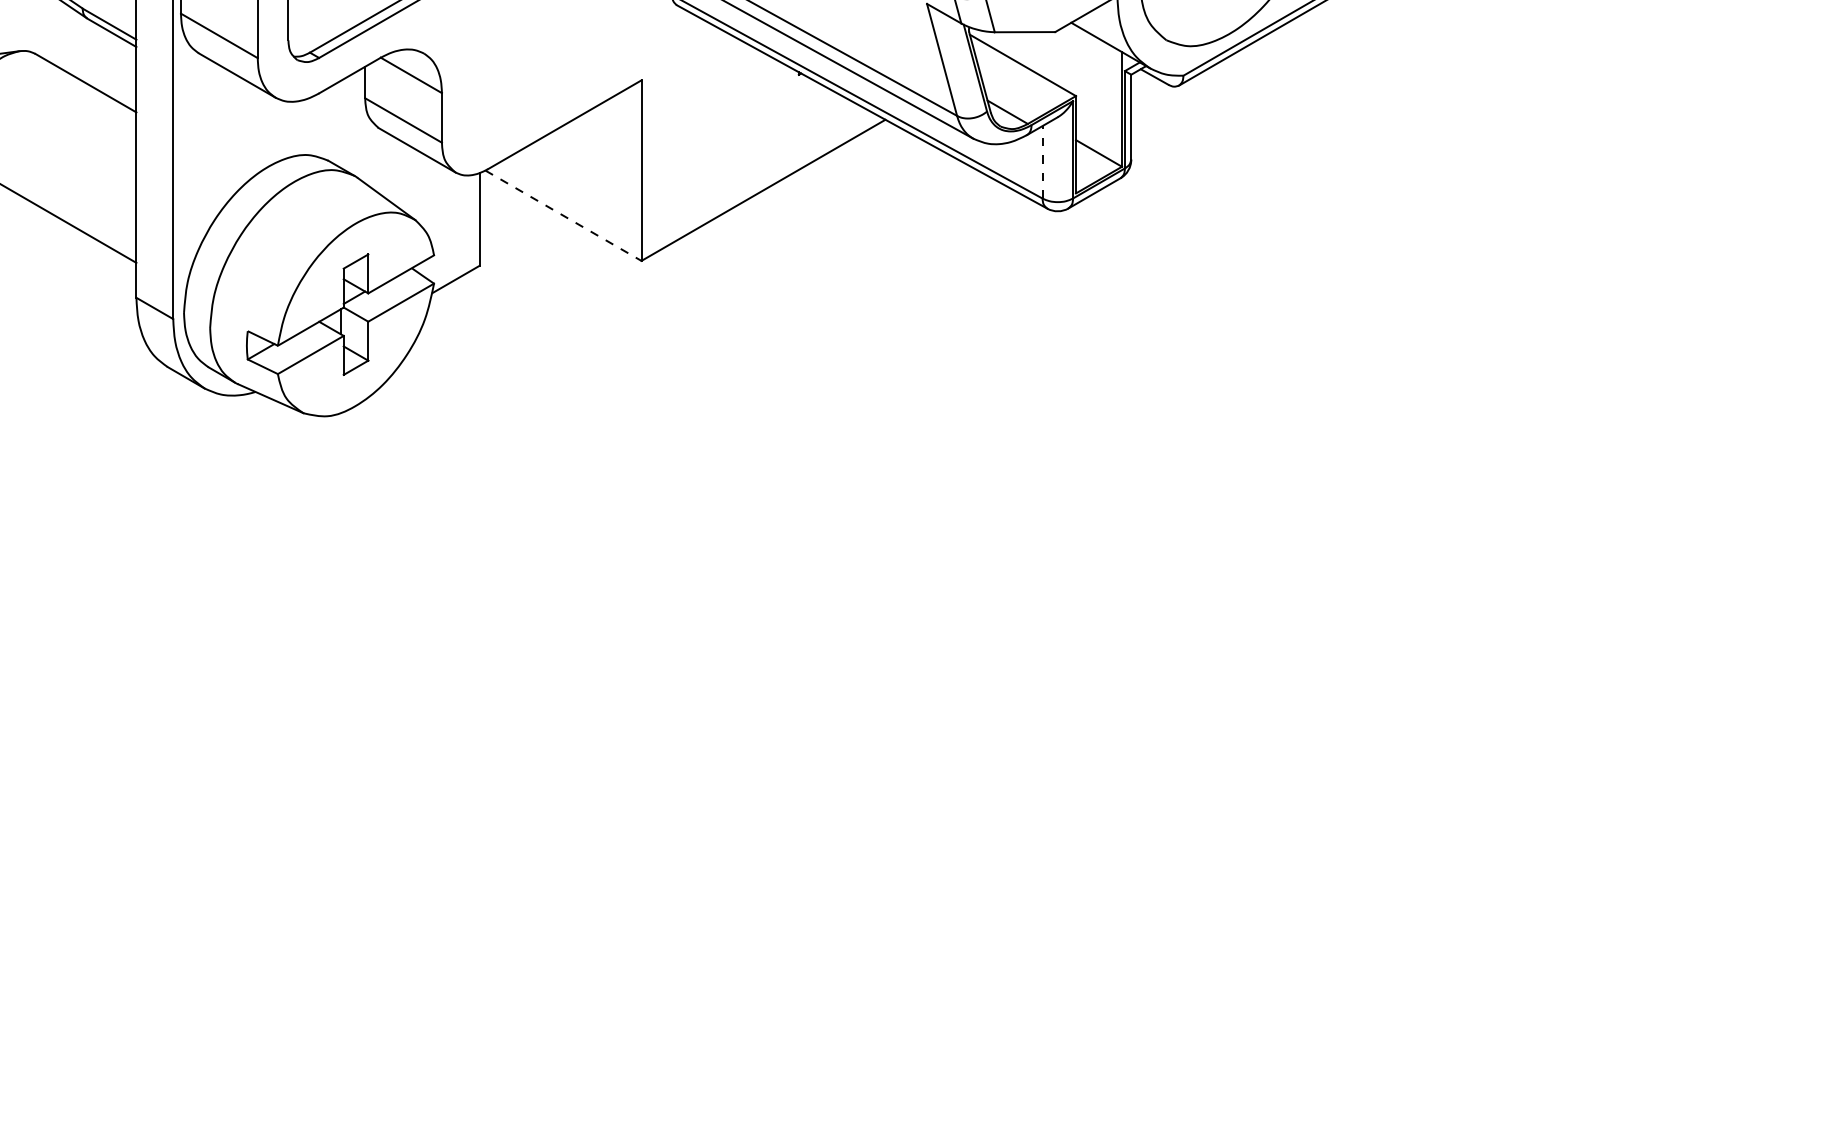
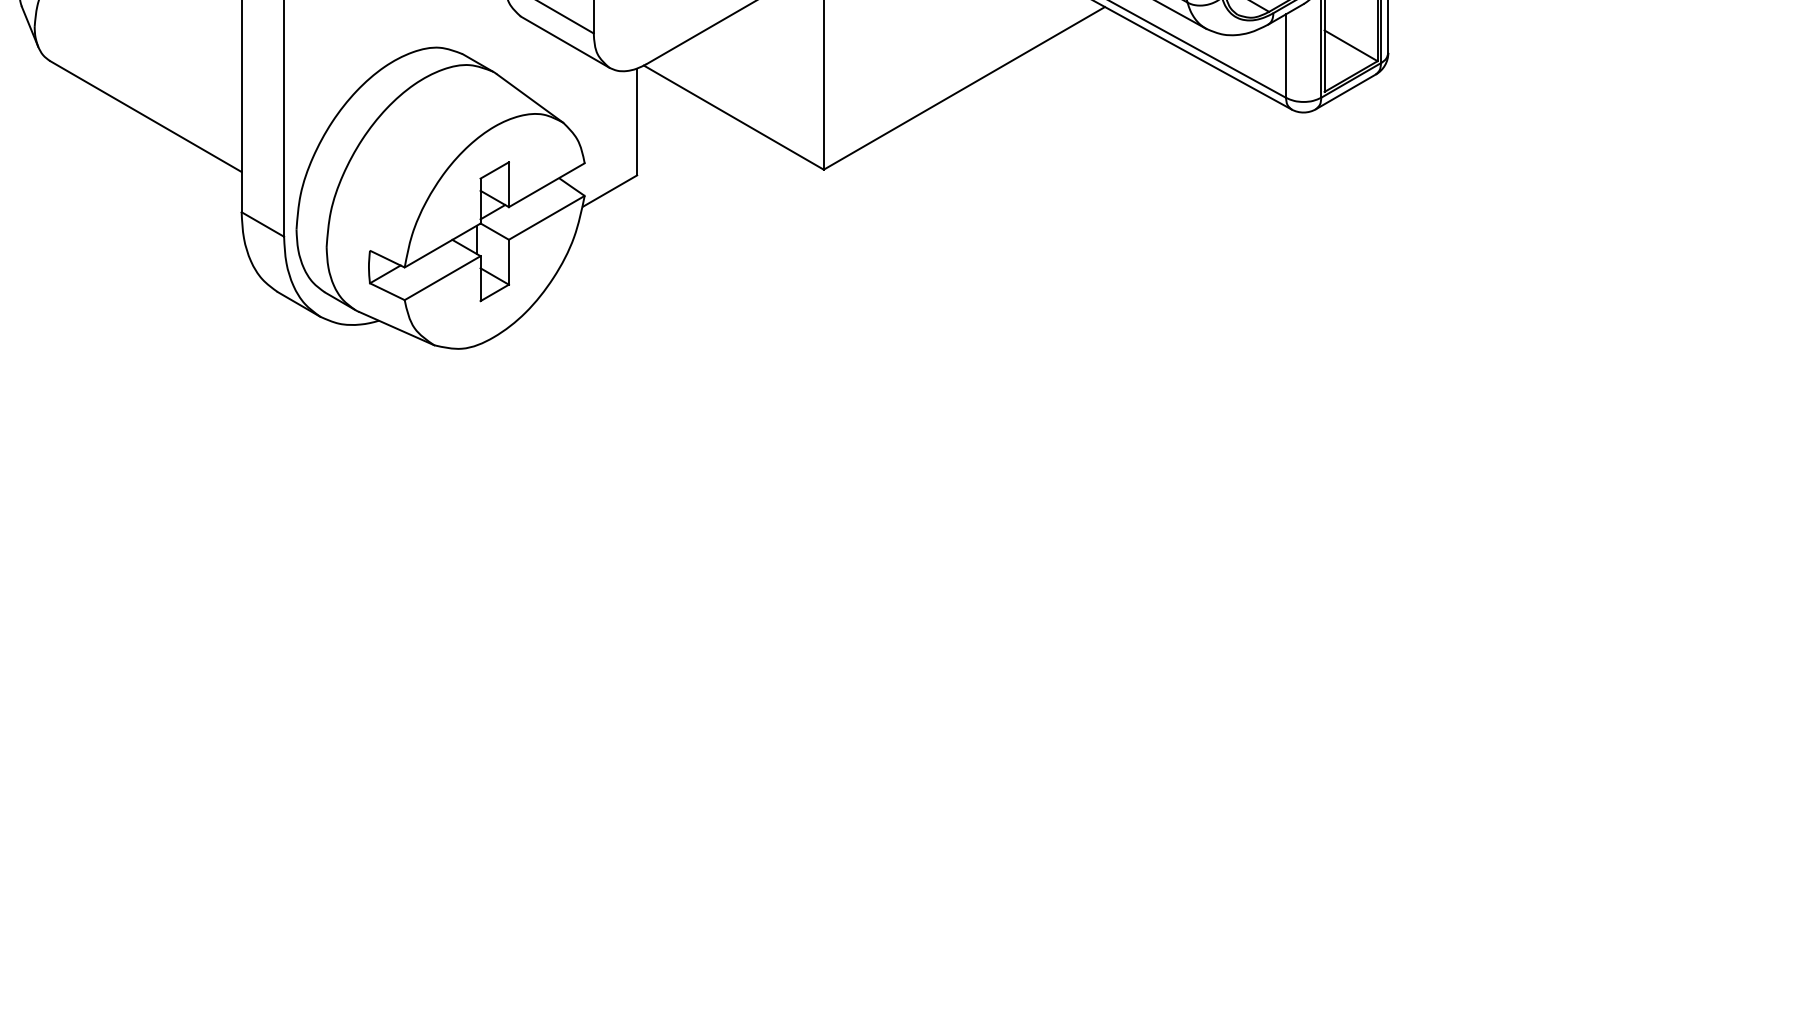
line: (1042, 161) -> (1285, 55), dashed -> solid
line: (563, 216) -> (733, 118), dashed -> solid

